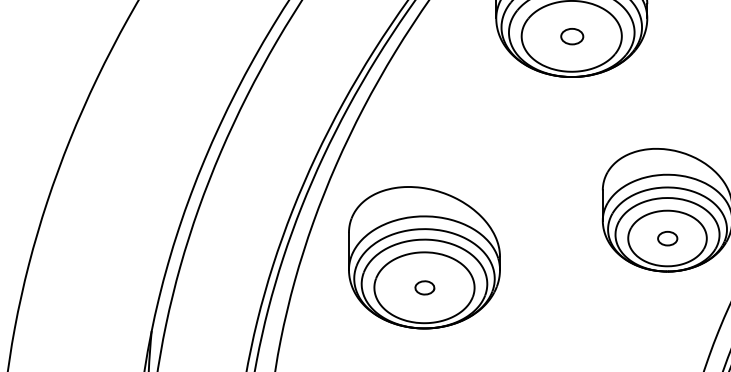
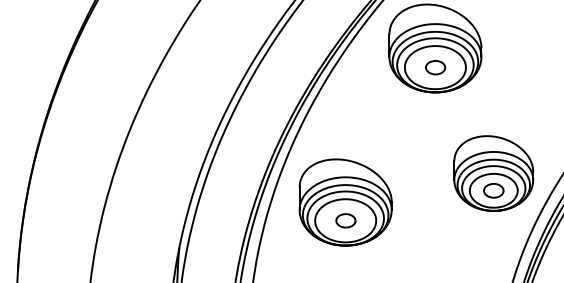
part: (571, 36) -> (435, 67), size x1.43
part: (667, 238) -> (493, 190), size x1.67
part: (424, 287) -> (345, 220), size x1.67

